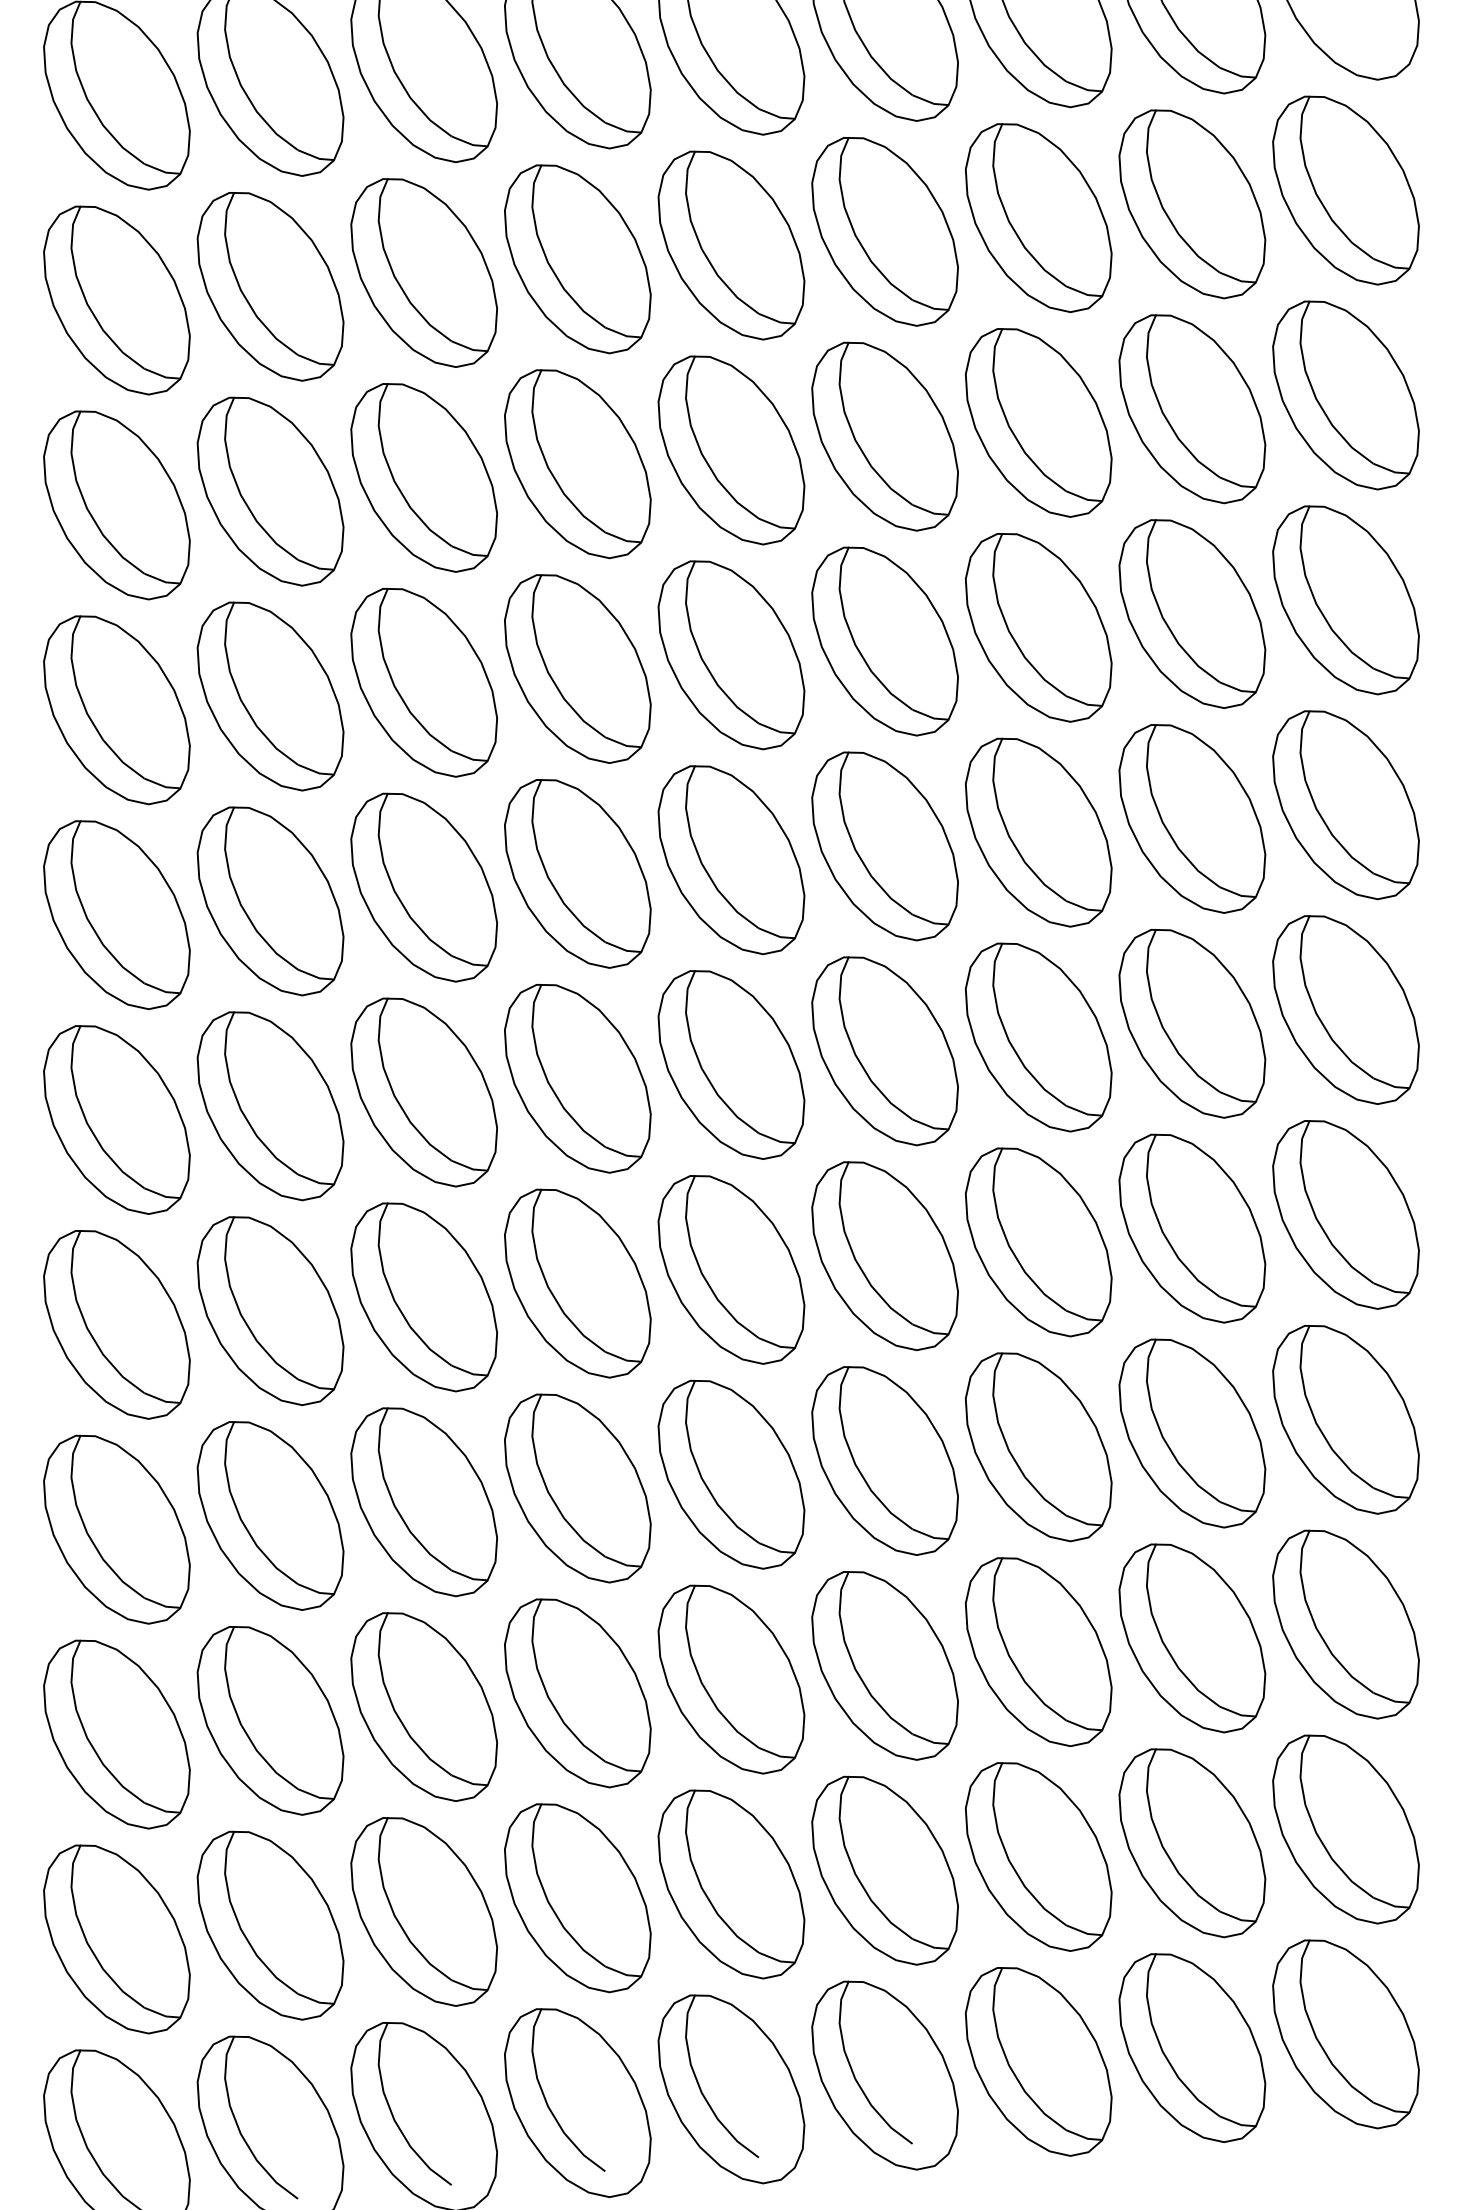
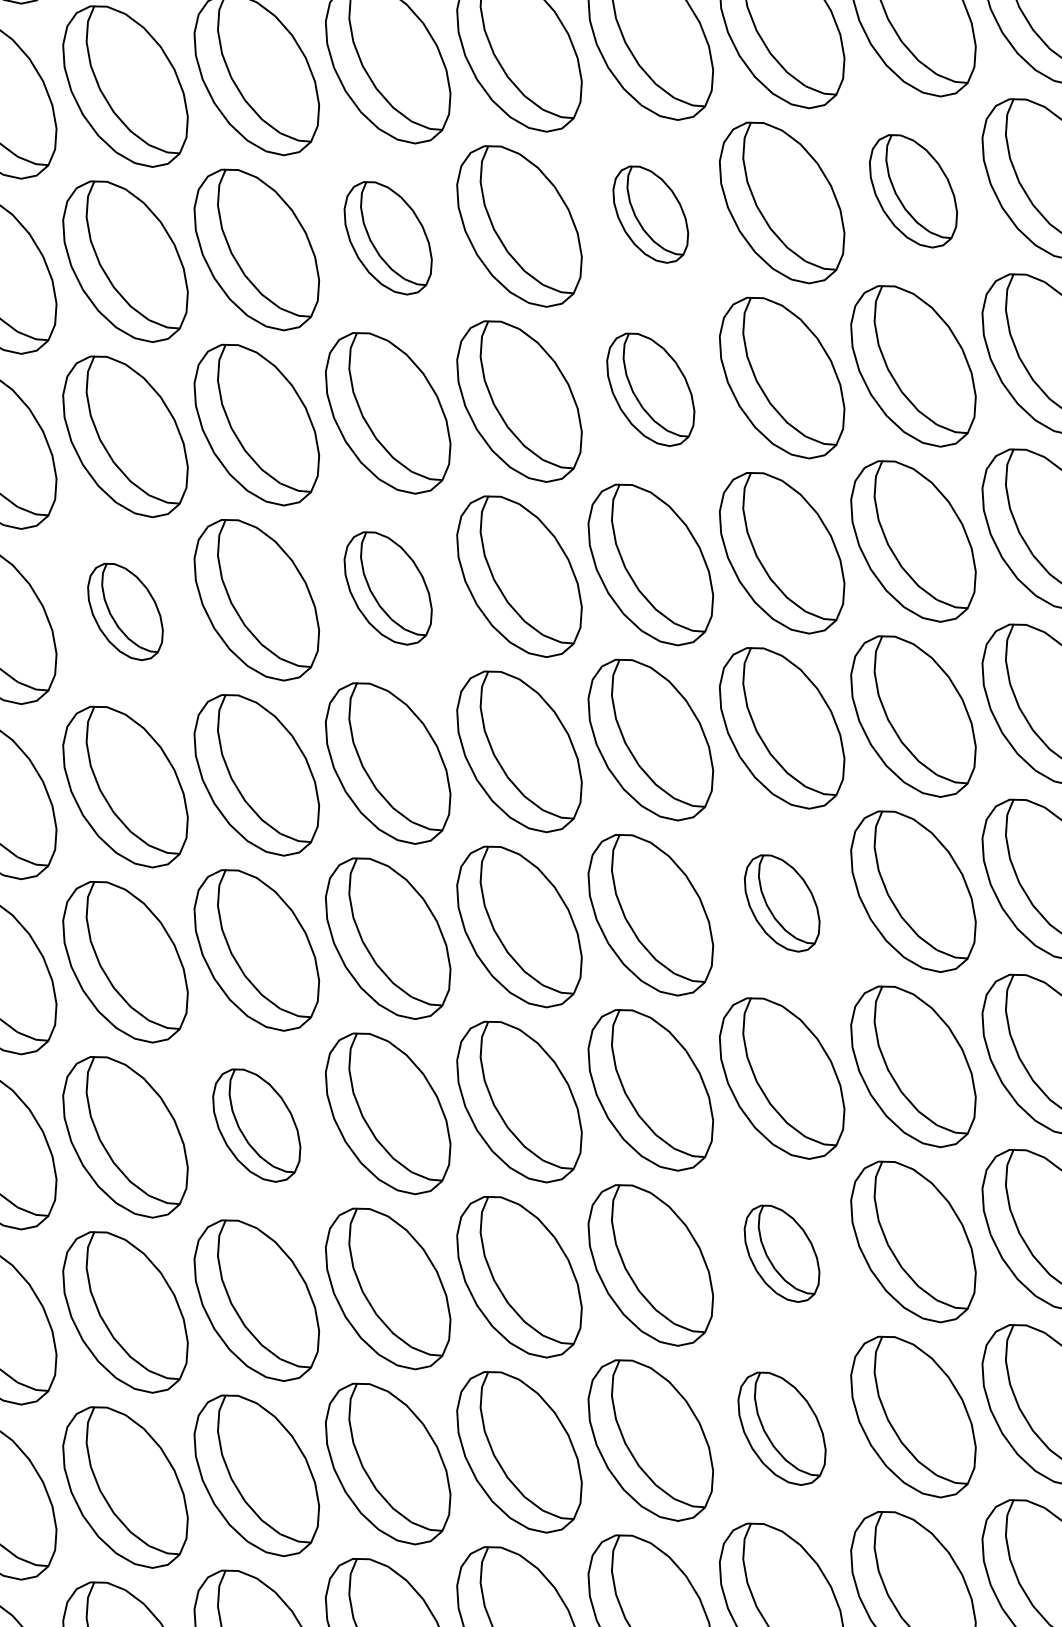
part: (1192, 409) -> (913, 191), size x0.7
part: (884, 436) -> (650, 214), size x0.6
part: (577, 464) -> (387, 238), size x0.7
part: (884, 641) -> (650, 389), size x0.7
part: (577, 873) -> (387, 588), size x0.7
part: (270, 901) -> (125, 612), size x0.6
part: (1038, 1242) -> (781, 903), size x0.6
part: (423, 1502) -> (256, 1125), size x0.7
part: (1038, 1652) -> (781, 1254), size x0.6
part: (1038, 1856) -> (781, 1428), size x0.7

